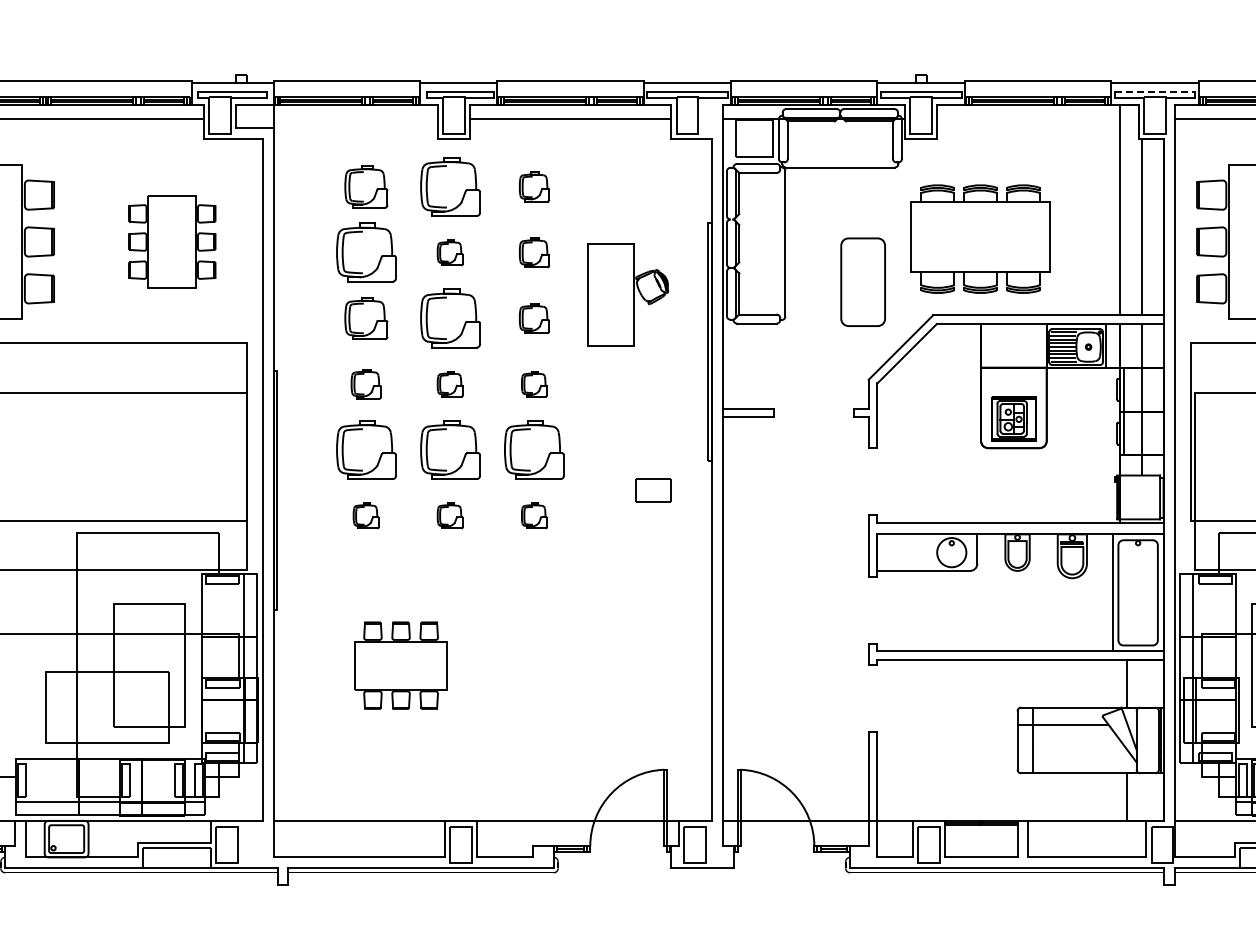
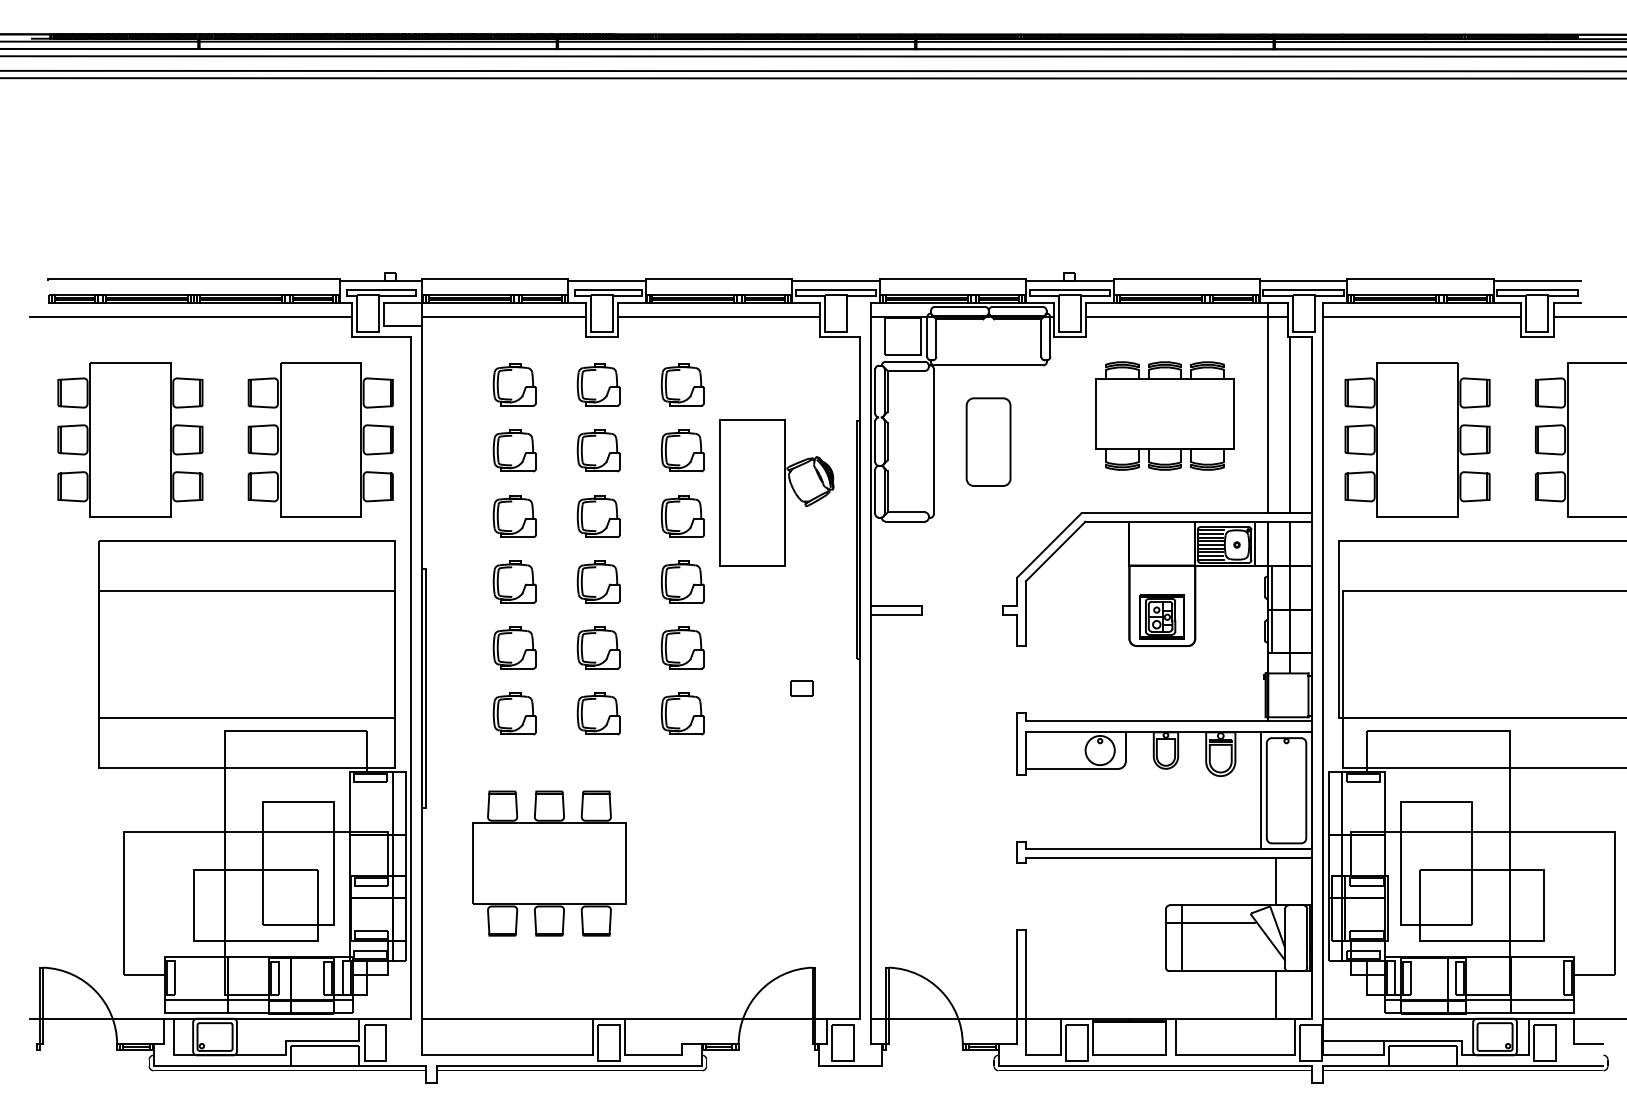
line: (1156, 92) -> (1304, 290), dashed -> solid
line: (355, 119) -> (503, 317), added
line: (1038, 119) -> (1186, 317), added
part: (450, 186) -> (598, 384), size x0.71
part: (534, 186) -> (682, 384), size x1.43
part: (980, 238) -> (1164, 415), moved
part: (172, 241) -> (320, 439), size x1.67
part: (366, 252) -> (514, 450), size x0.71
part: (450, 252) -> (598, 450), size x1.67
part: (534, 252) -> (682, 450), size x1.43
part: (863, 281) -> (988, 441), moved
part: (628, 294) -> (776, 492), size x1.43
part: (450, 318) -> (598, 516), size x0.71
part: (534, 318) -> (682, 516), size x1.43
part: (366, 383) -> (514, 581), size x1.43
part: (450, 383) -> (598, 581), size x1.67
part: (534, 383) -> (682, 581), size x1.67
part: (366, 449) -> (514, 647), size x0.71
part: (450, 449) -> (598, 647), size x0.71
part: (534, 449) -> (682, 647), size x0.71
part: (653, 490) -> (801, 688), size x0.62
part: (366, 515) -> (514, 713), size x1.67
part: (450, 515) -> (598, 713), size x1.67
part: (534, 515) -> (682, 713), size x1.67
part: (401, 665) -> (549, 863), size x1.67
line: (1205, 842) -> (1353, 1040), added

